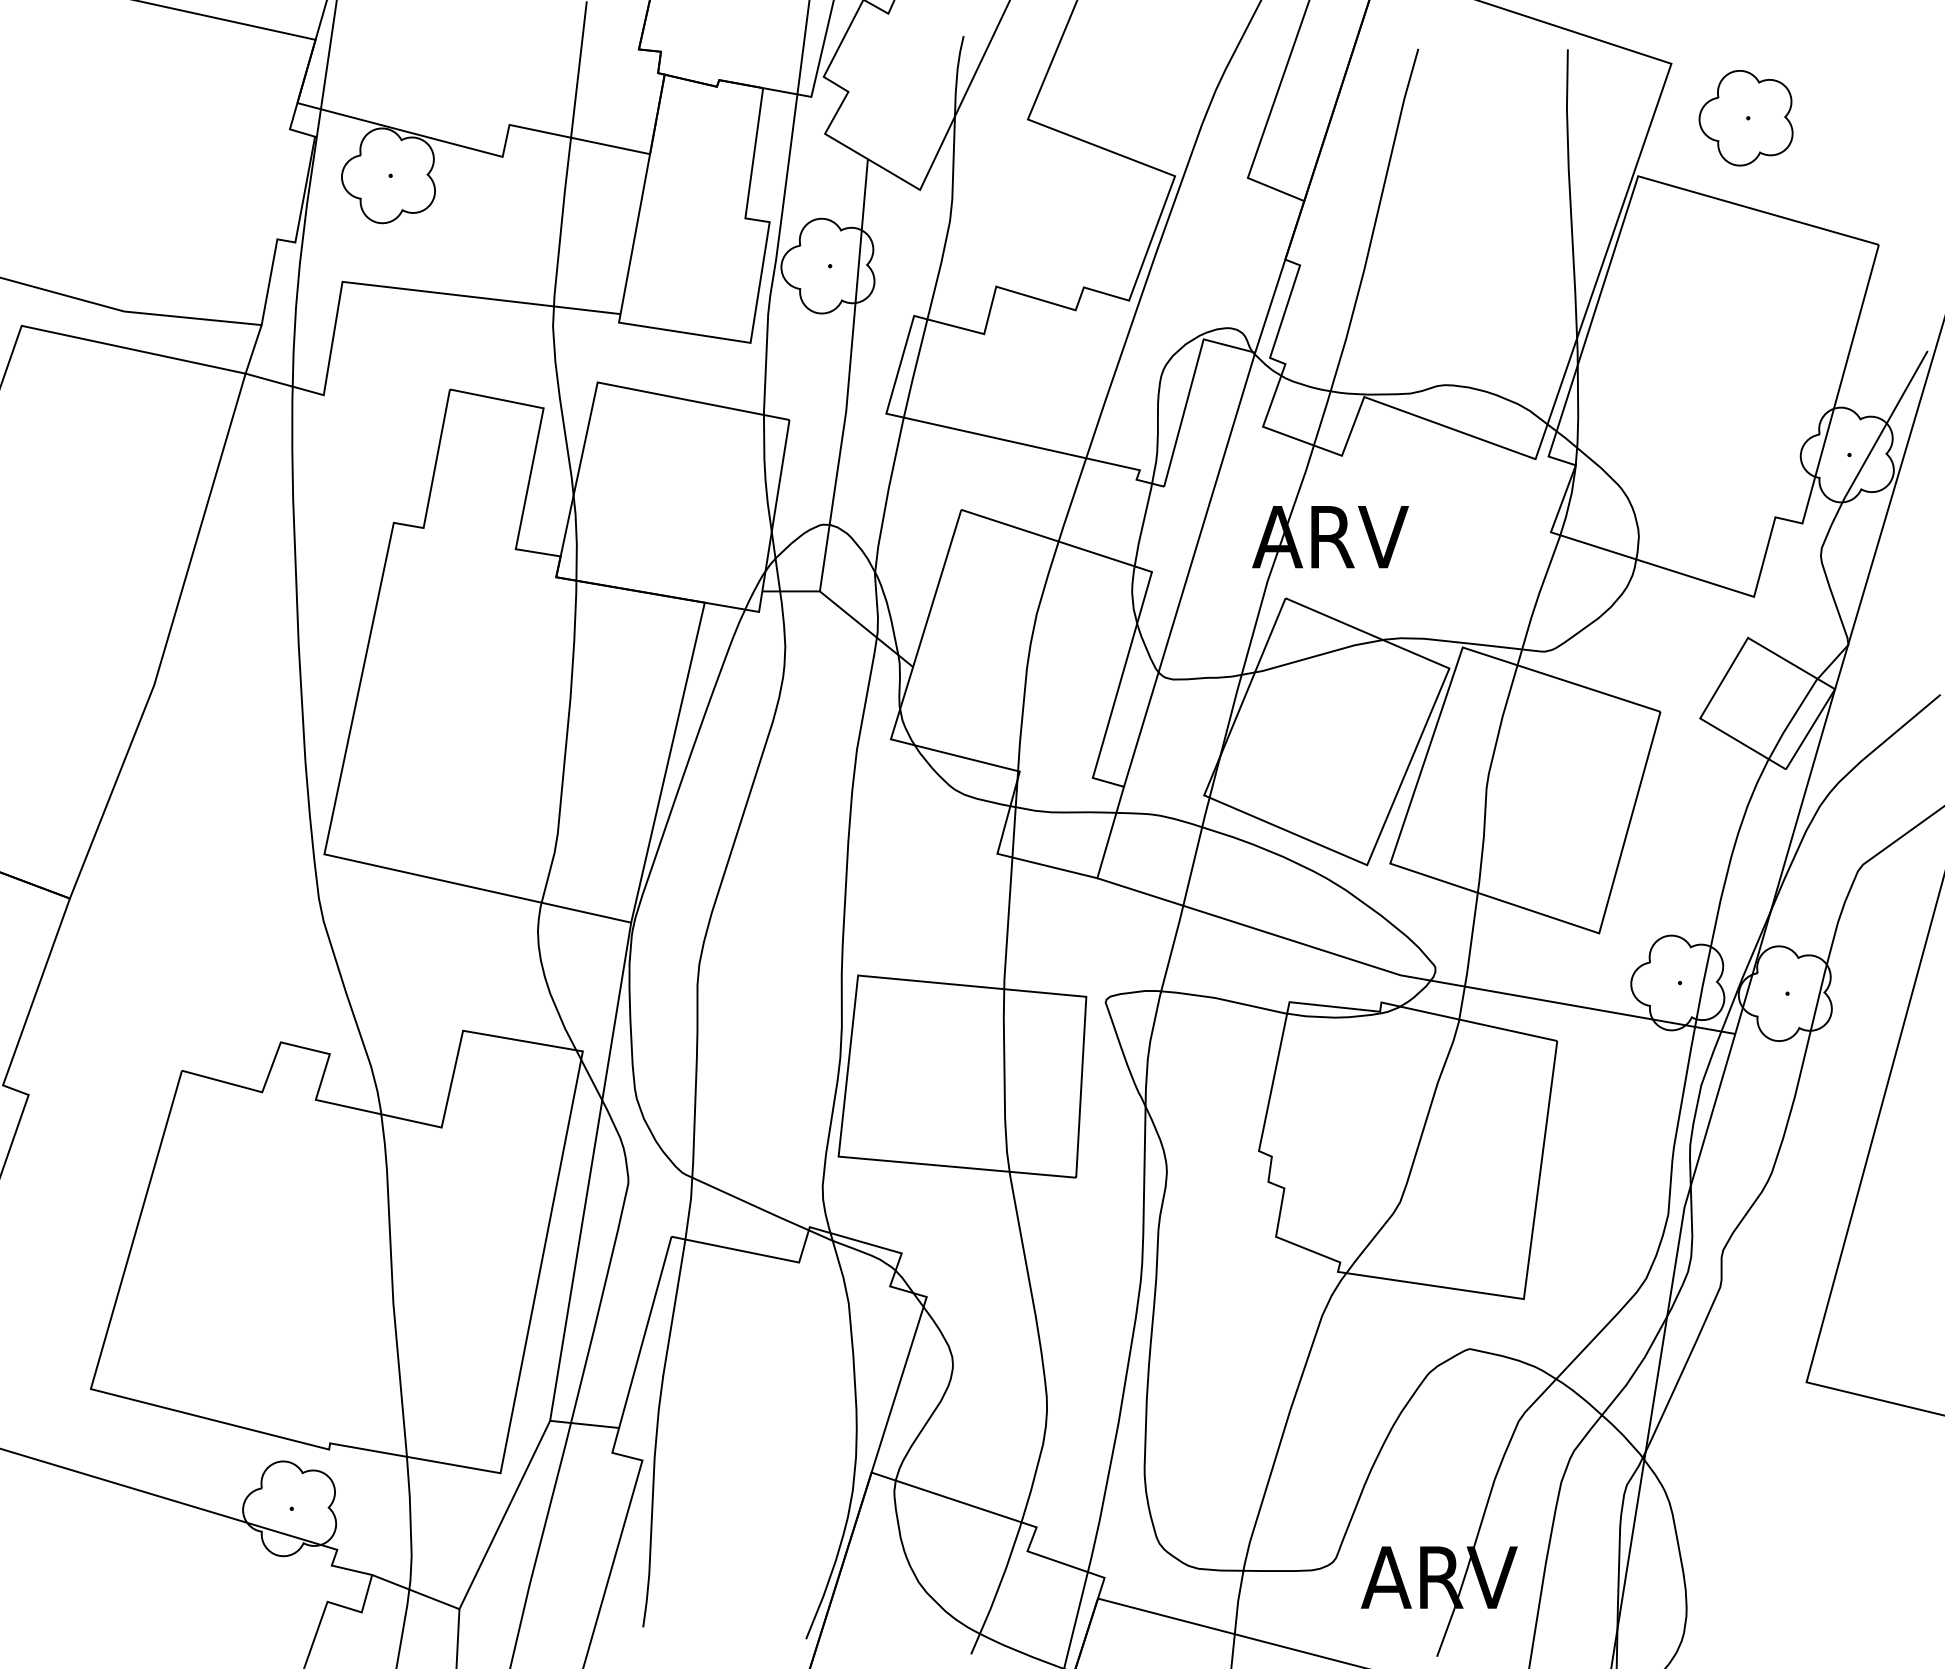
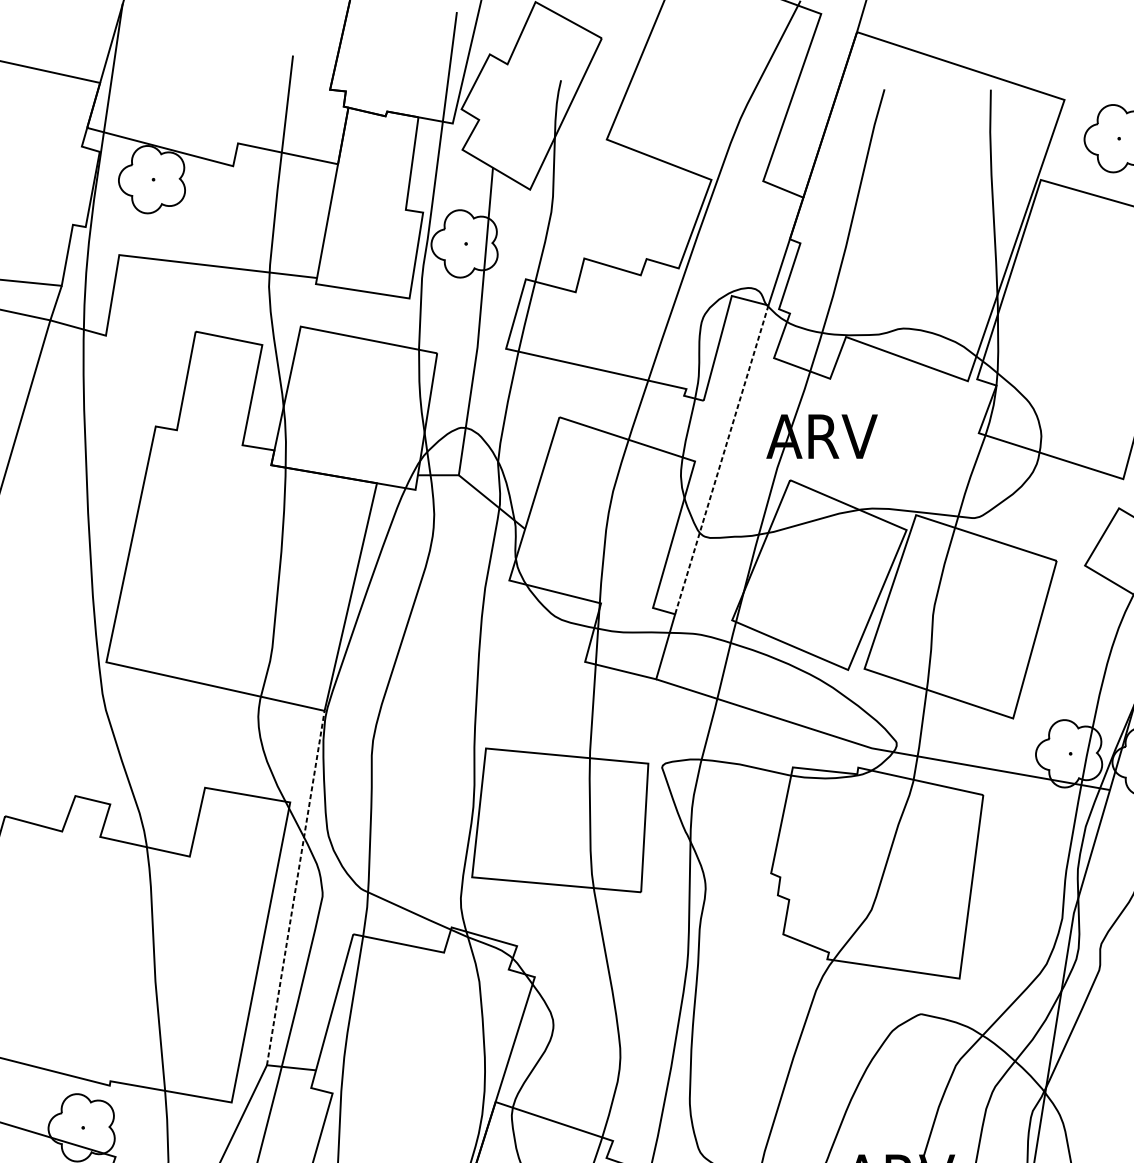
line: (1189, 570) -> (721, 460), solid -> dashed
line: (590, 1171) -> (295, 887), solid -> dashed

